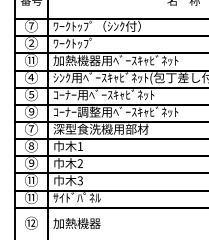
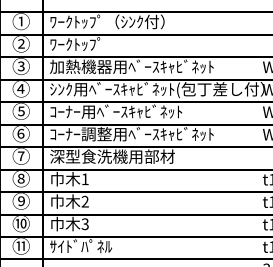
text: (31, 25) -> (21, 20), ⑦ -> ①
text: (31, 60) -> (21, 66), ⑪ -> ③
text: (31, 111) -> (21, 133), ⑨ -> ⑥
text: (31, 180) -> (21, 223), ⑪ -> ⑩

